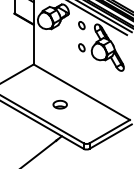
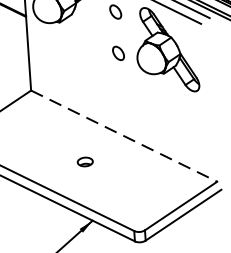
line: (81, 92) -> (123, 136), solid -> dashed
part: (59, 104) -> (84, 161), size x0.6

